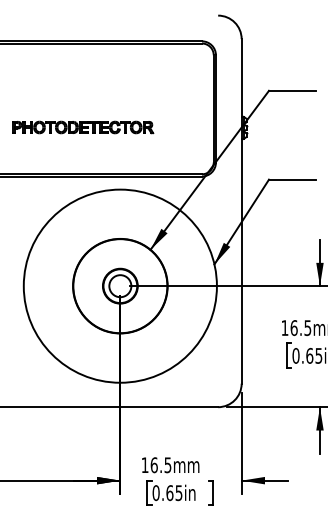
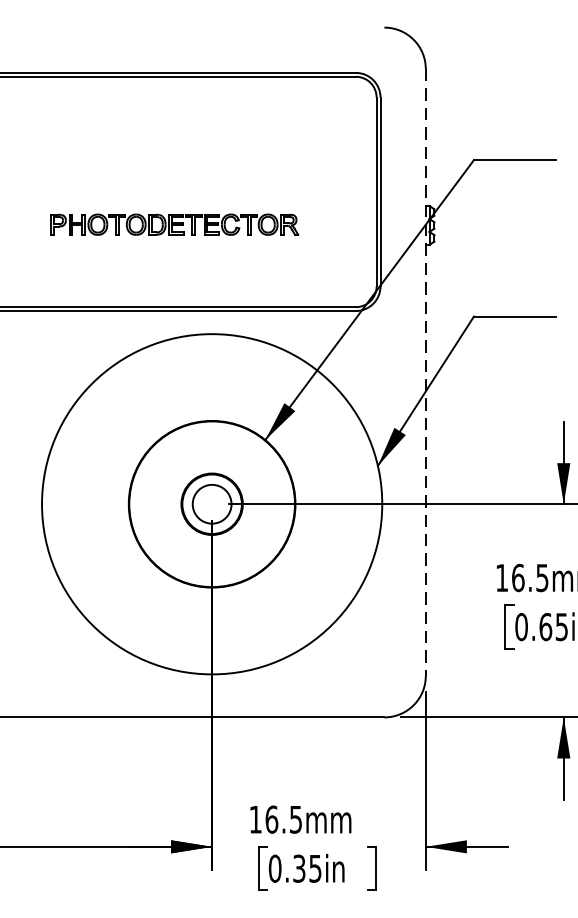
part: (83, 127) -> (175, 224), moved
line: (241, 211) -> (425, 372), solid -> dashed
text: (169, 493) -> (298, 869), 0.65in -> 0.35in

